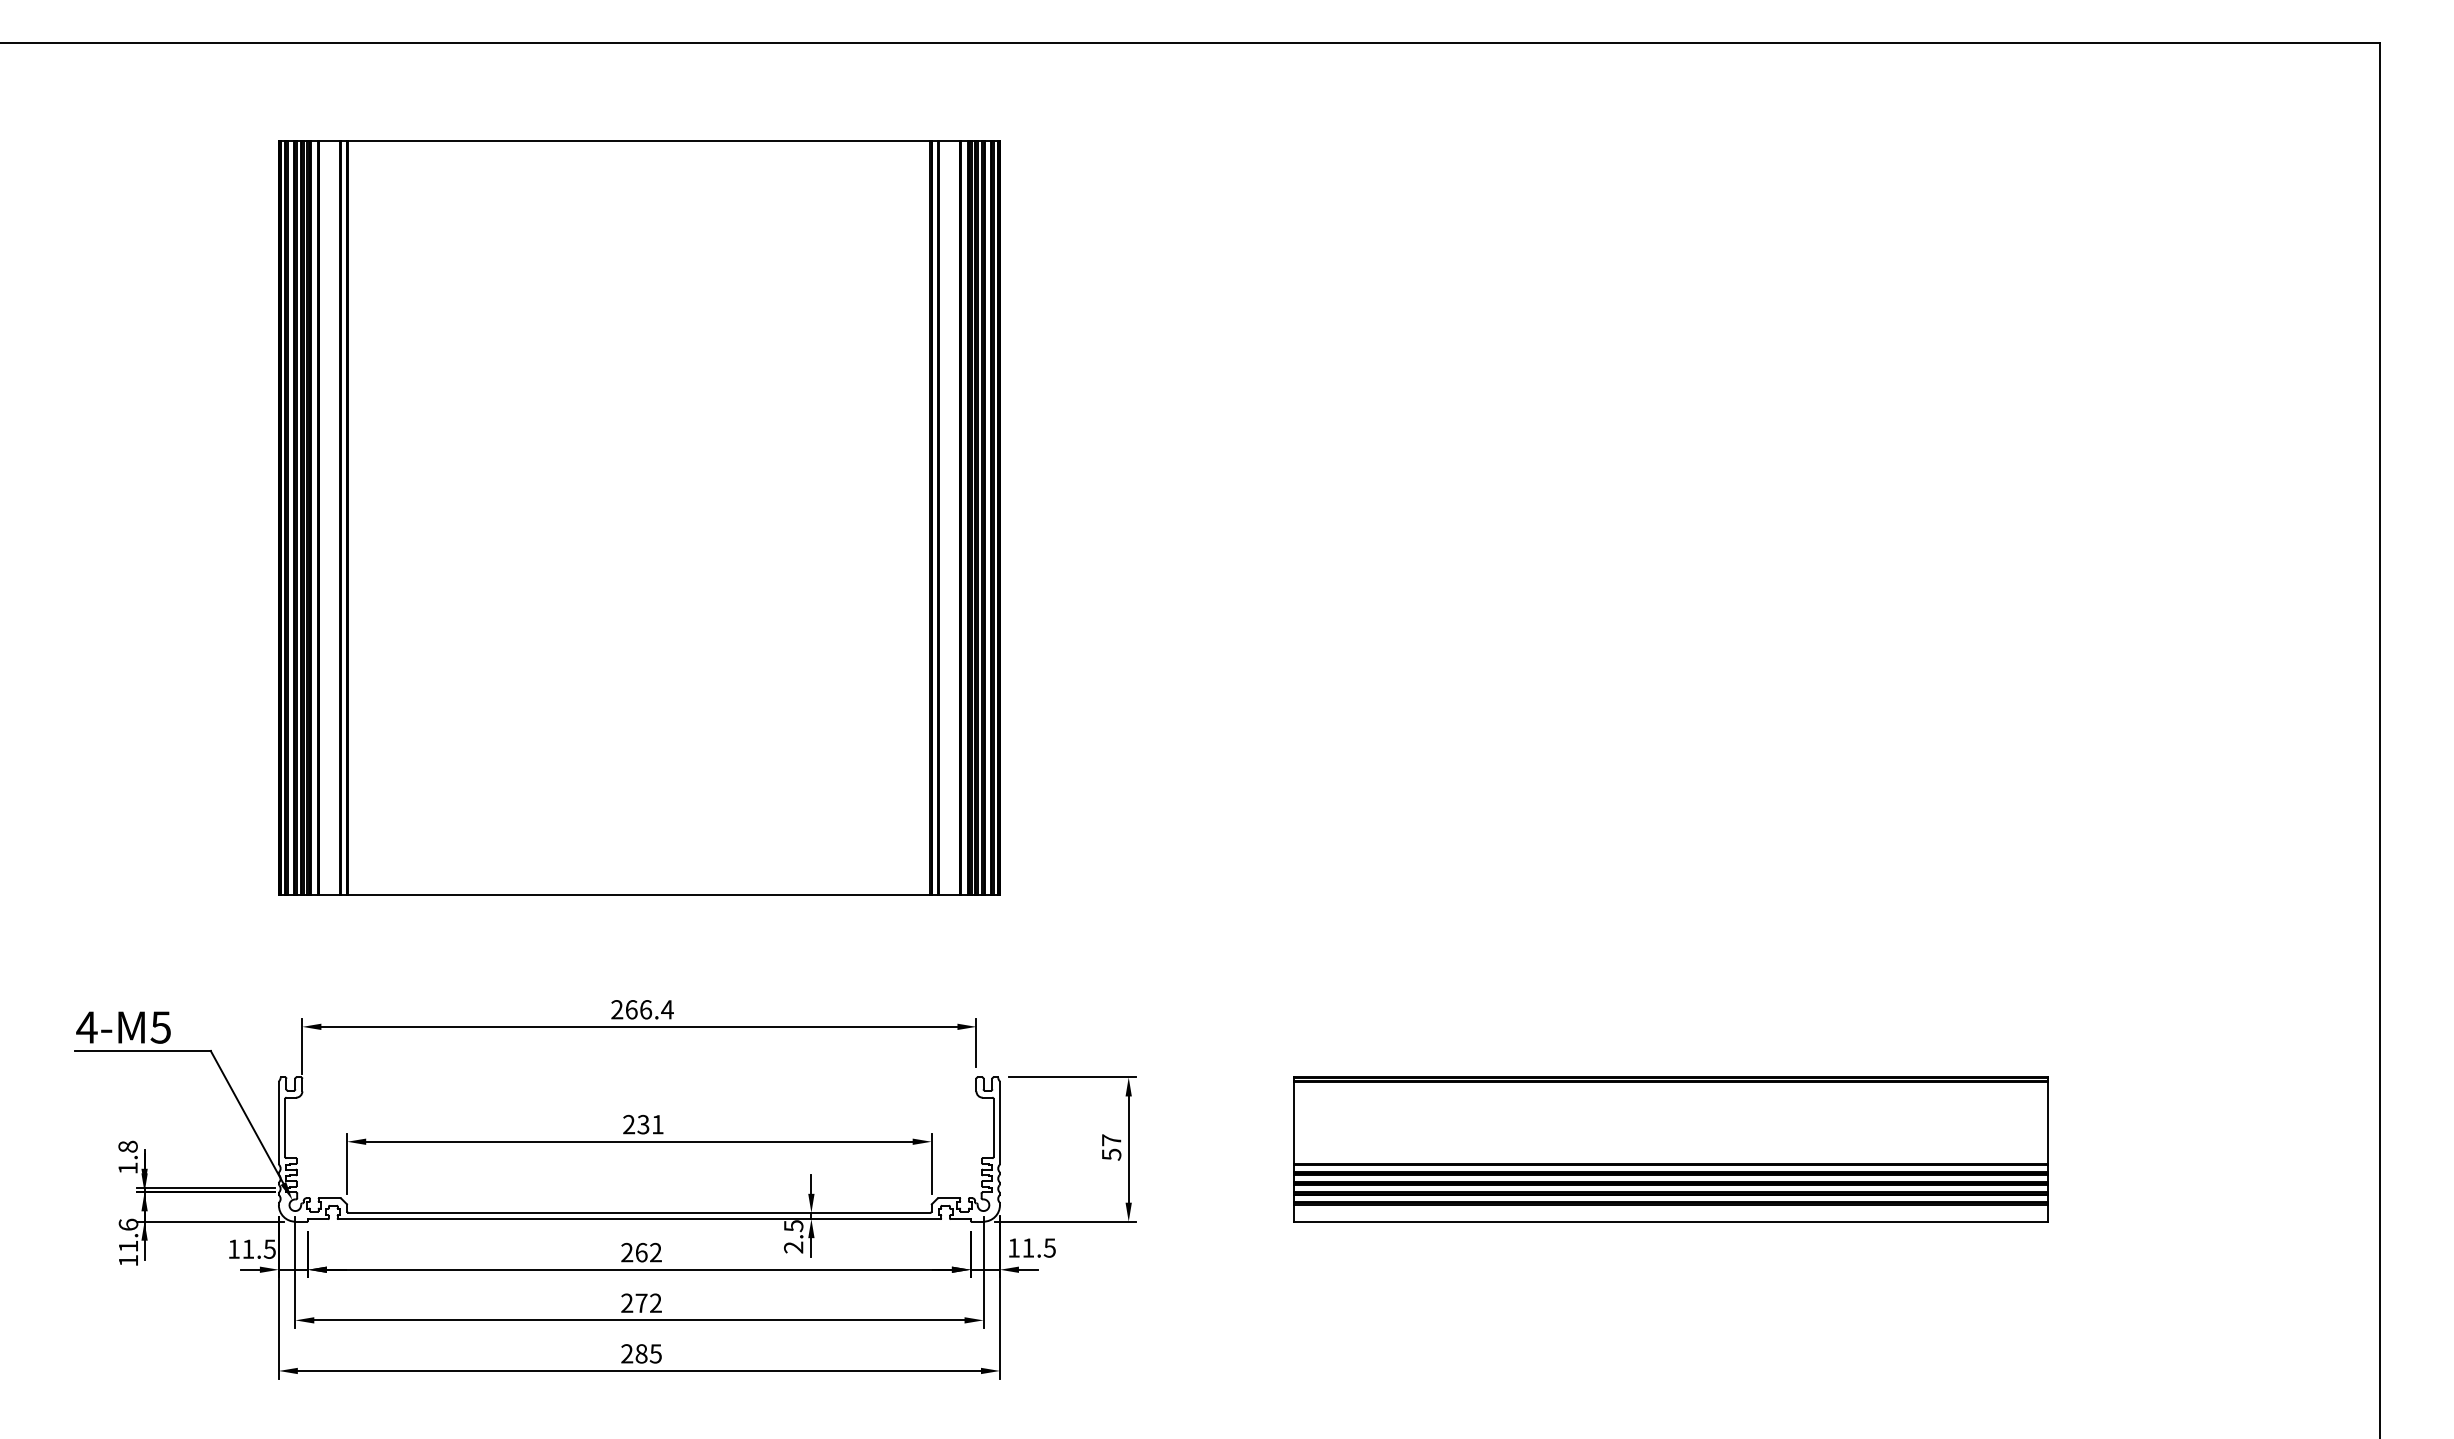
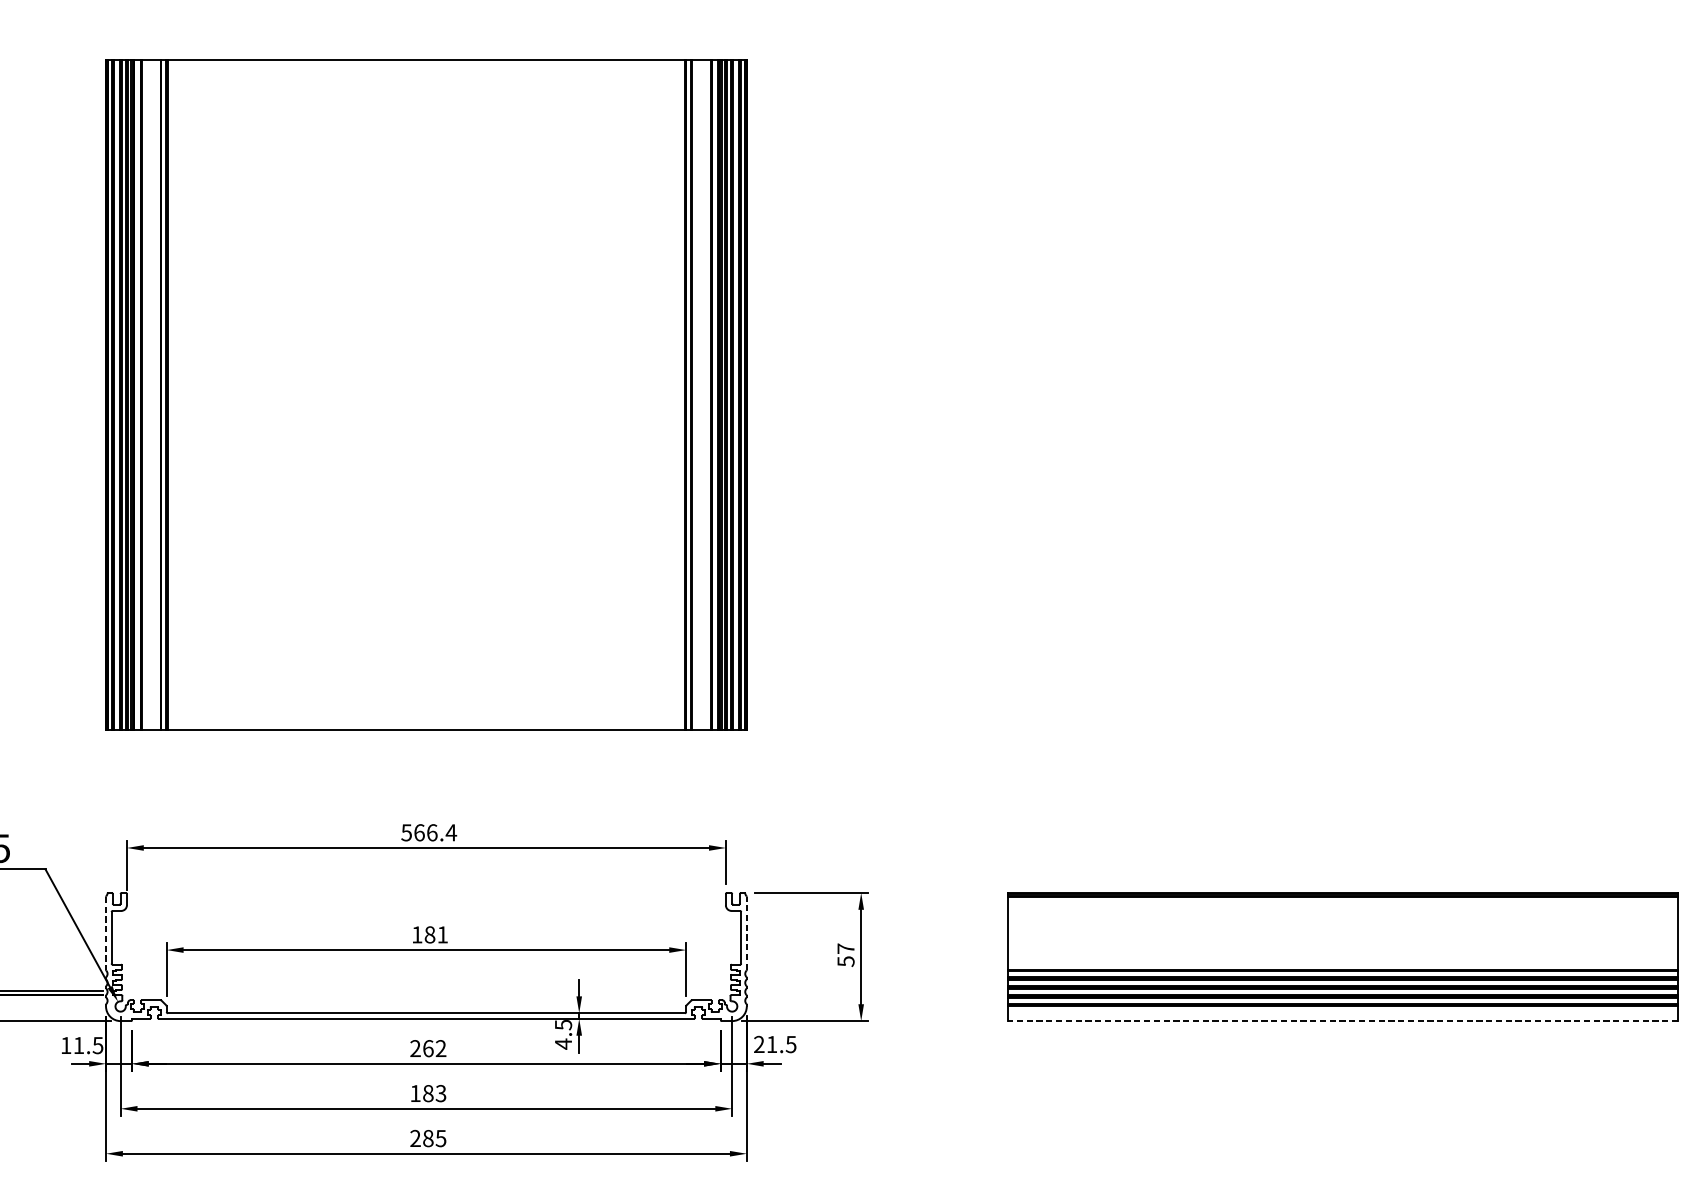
text: (617, 1009) -> (406, 832), 266.4 -> 566.4
line: (999, 1122) -> (746, 932), solid -> dashed
line: (278, 1123) -> (105, 933), solid -> dashed
text: (636, 1124) -> (423, 934), 231 -> 181
line: (1670, 1221) -> (1342, 1020), solid -> dashed
text: (793, 1247) -> (563, 1044), 2.5 -> 4.5
text: (1013, 1247) -> (758, 1044), 11.5 -> 21.5
text: (641, 1303) -> (428, 1093), 272 -> 183

